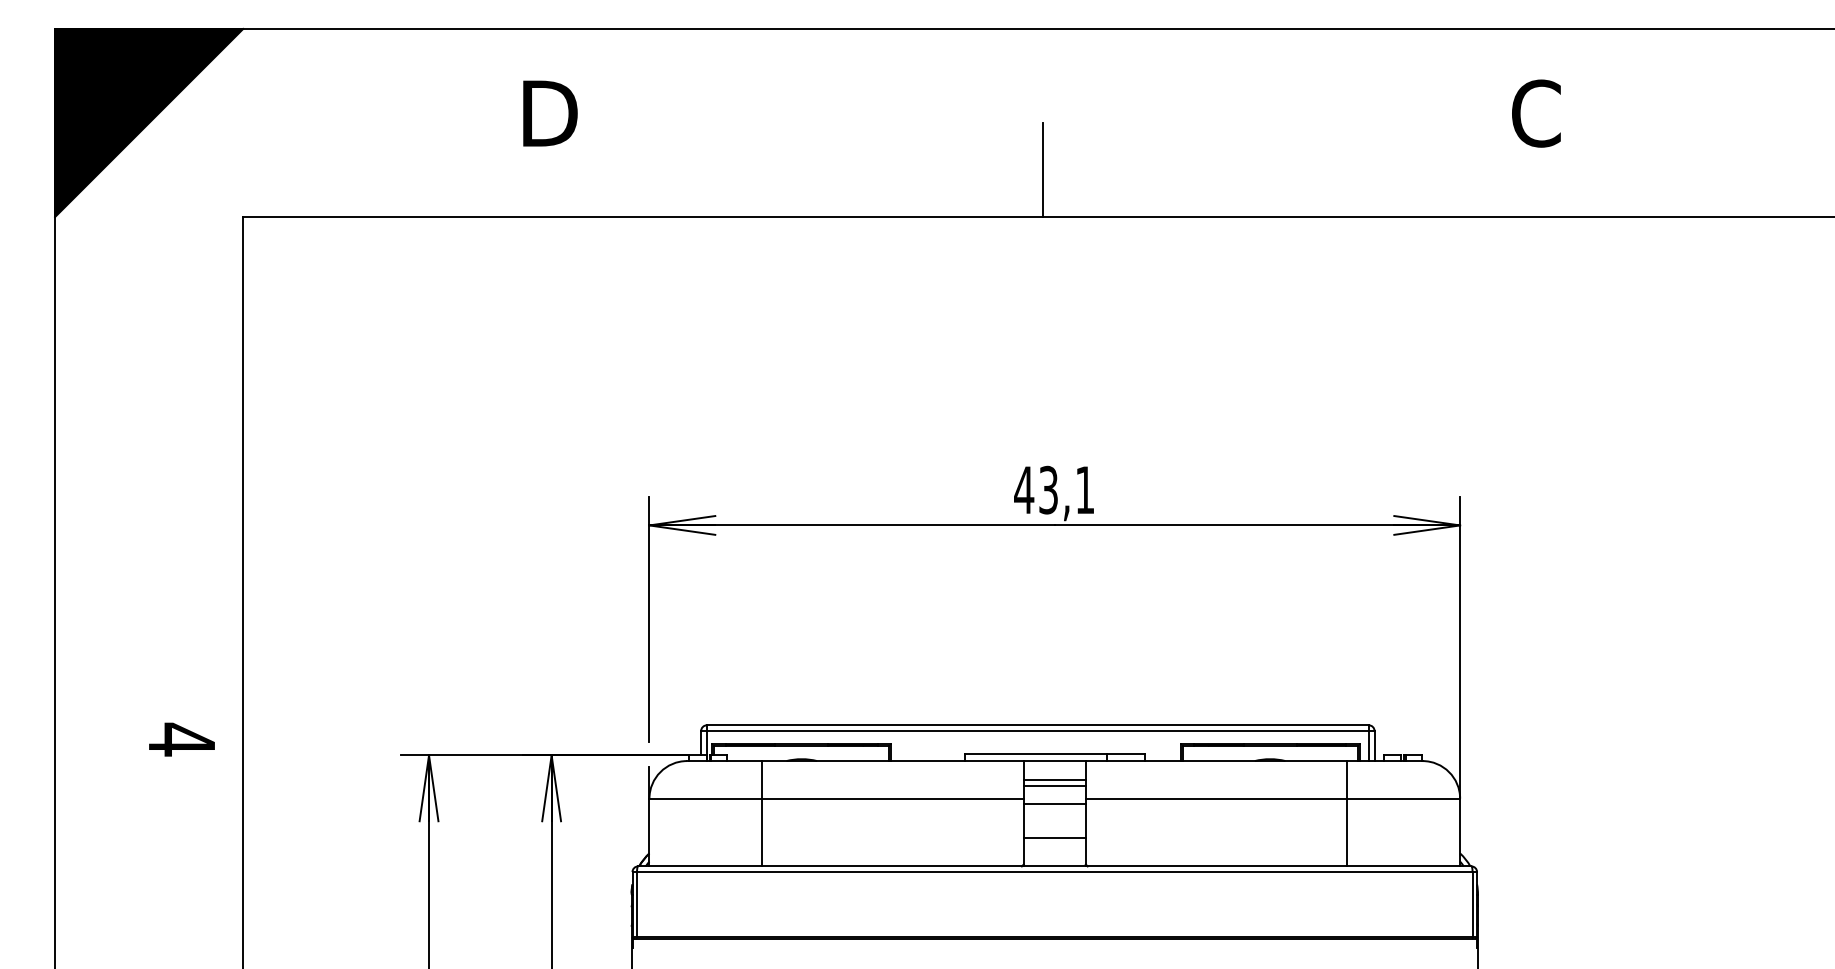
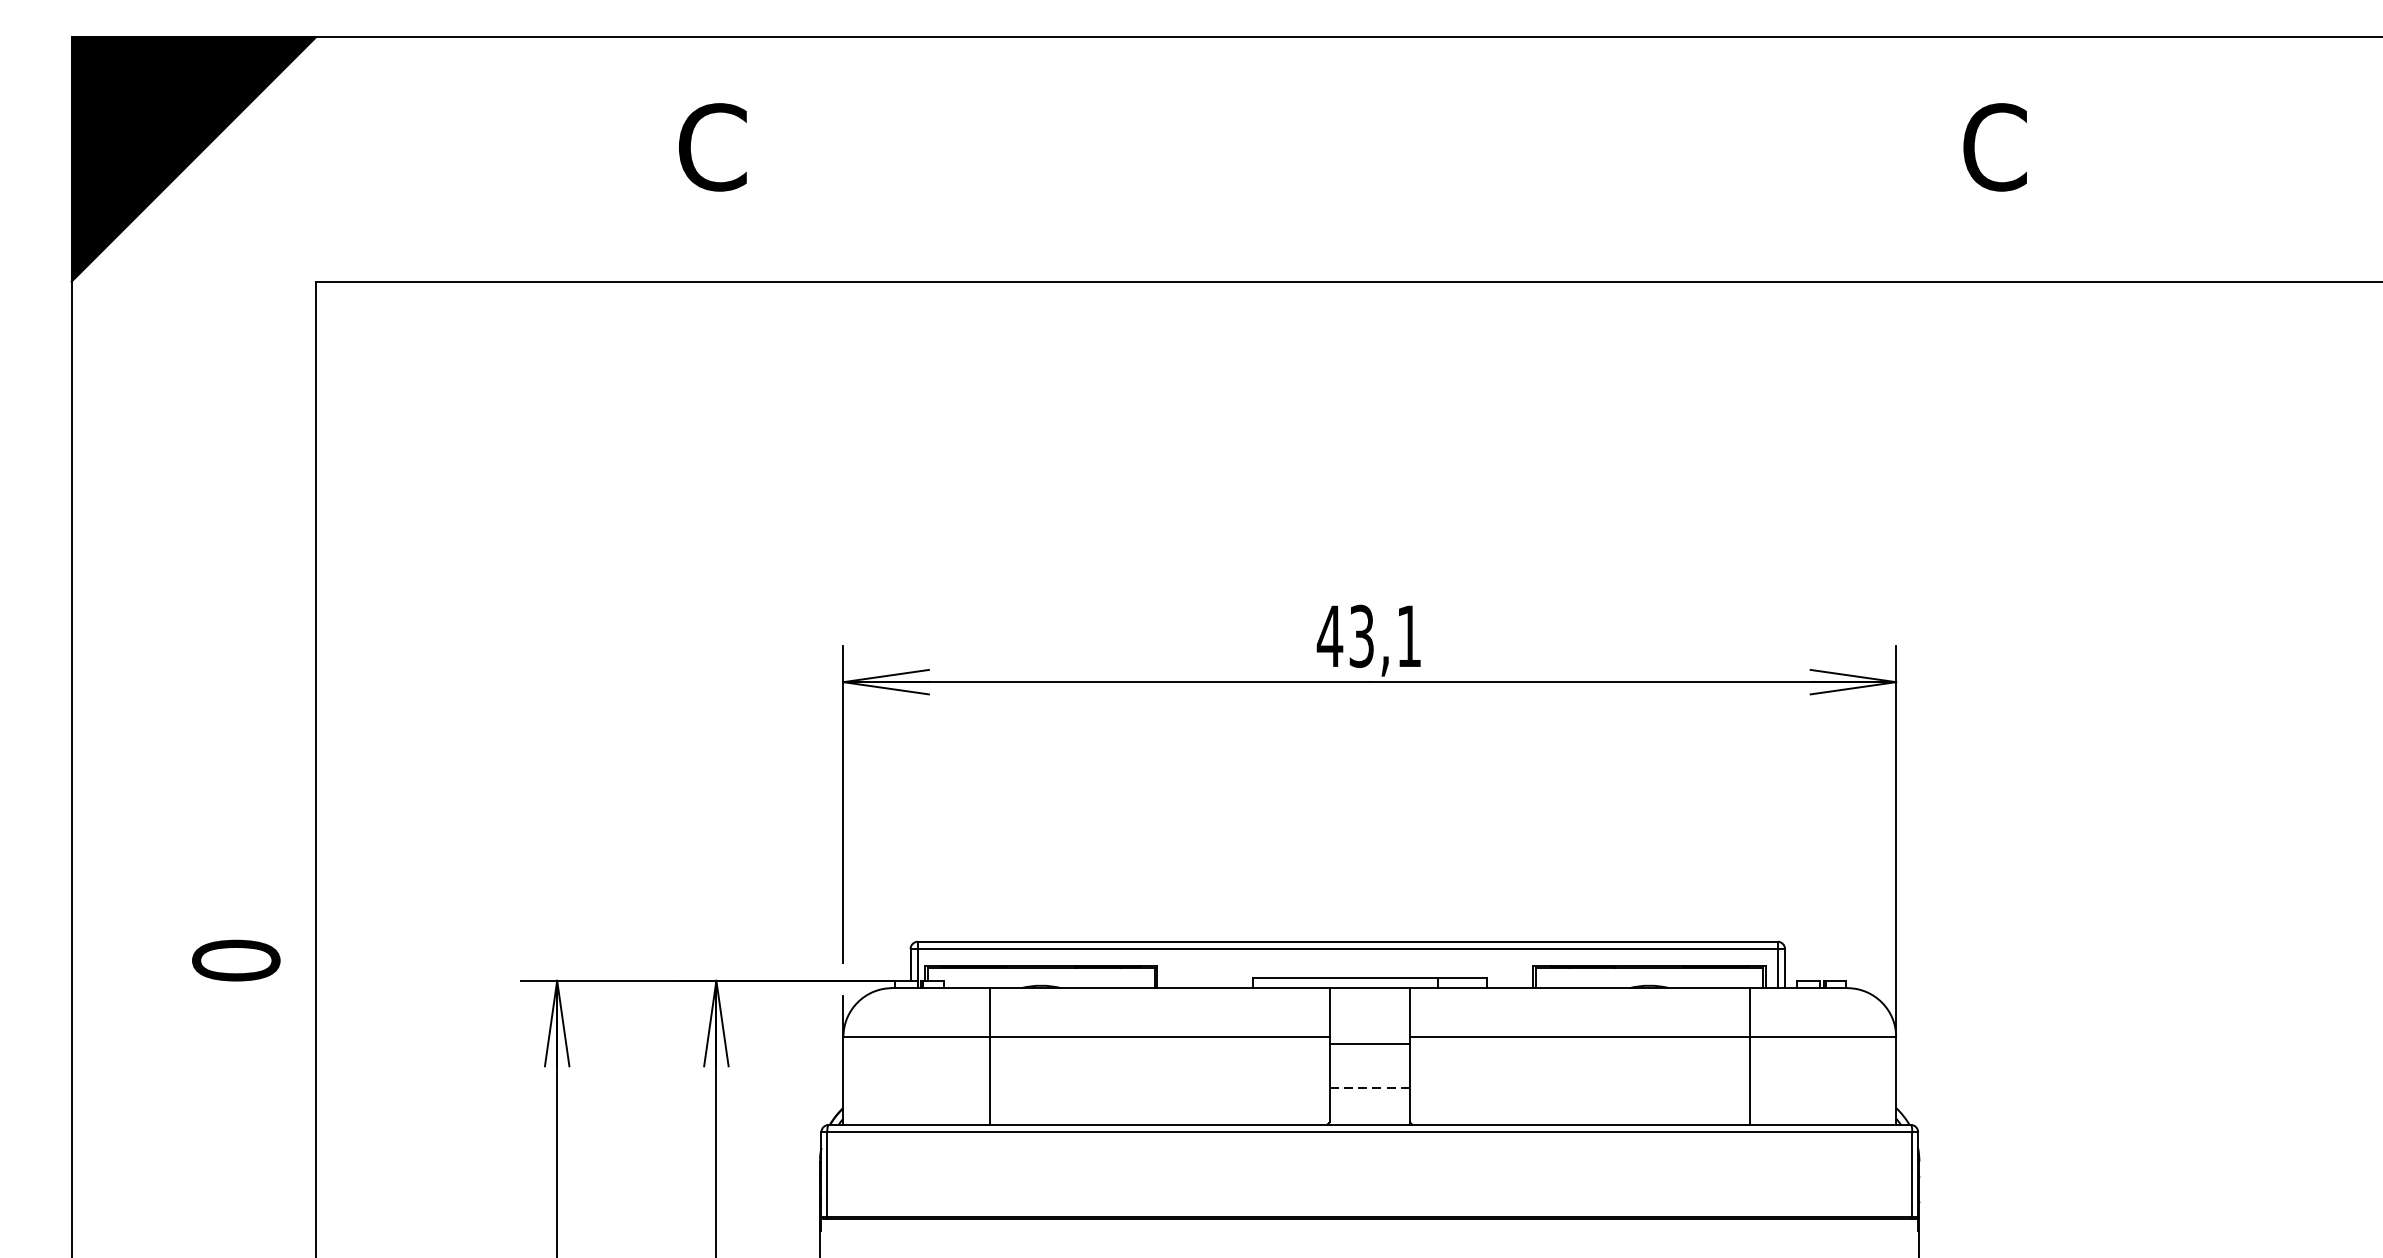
text: (549, 113) -> (713, 147), D -> C
line: (1042, 170) -> (1353, 221), removed
text: (181, 739) -> (235, 960), 4 -> 0
line: (1054, 779) -> (1369, 1012), removed
line: (1054, 785) -> (1369, 1019), removed
line: (1055, 838) -> (1370, 1088), solid -> dashed

